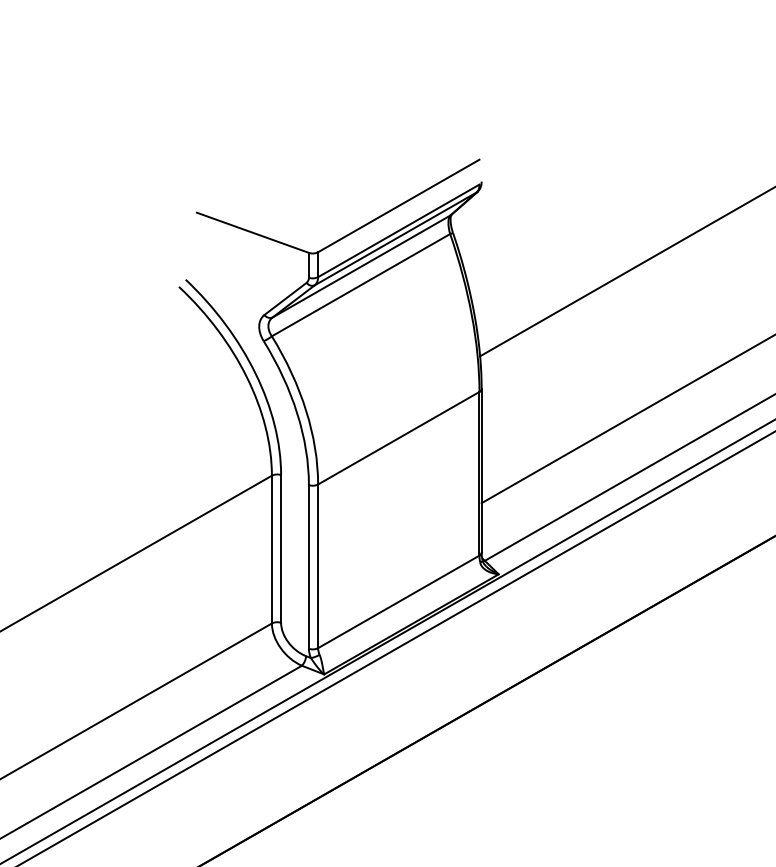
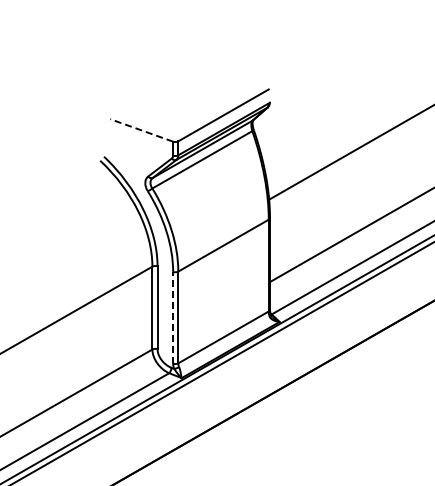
line: (252, 232) -> (141, 130), solid -> dashed
line: (309, 566) -> (173, 317), solid -> dashed

